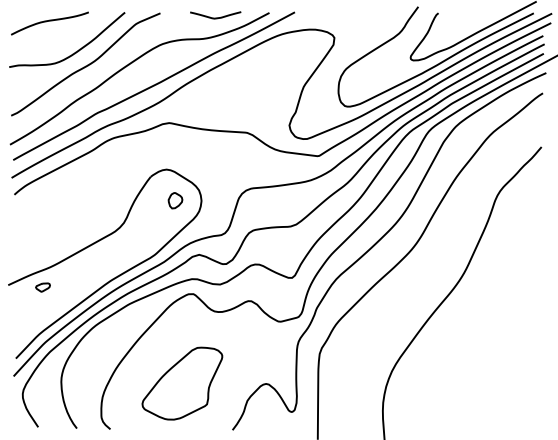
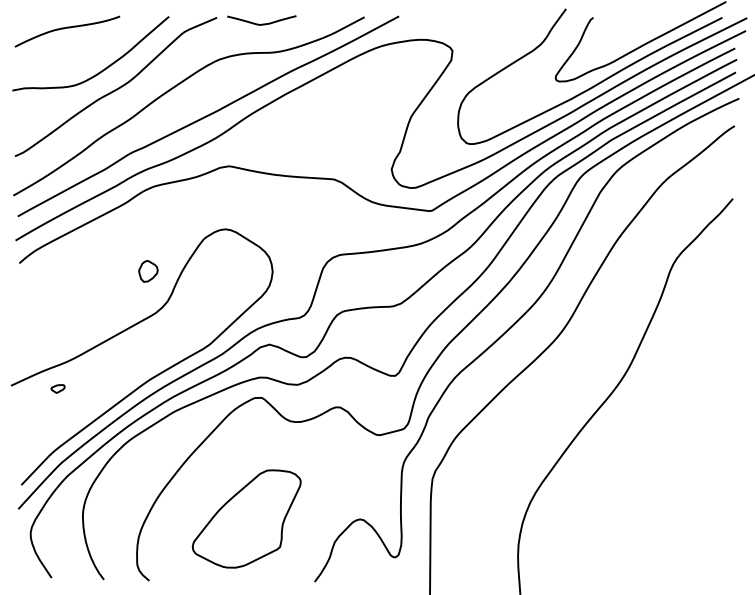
curve: (215, 17) -> (261, 23), moved
part: (175, 200) -> (148, 271), moved
part: (42, 287) -> (57, 388), size x0.7

